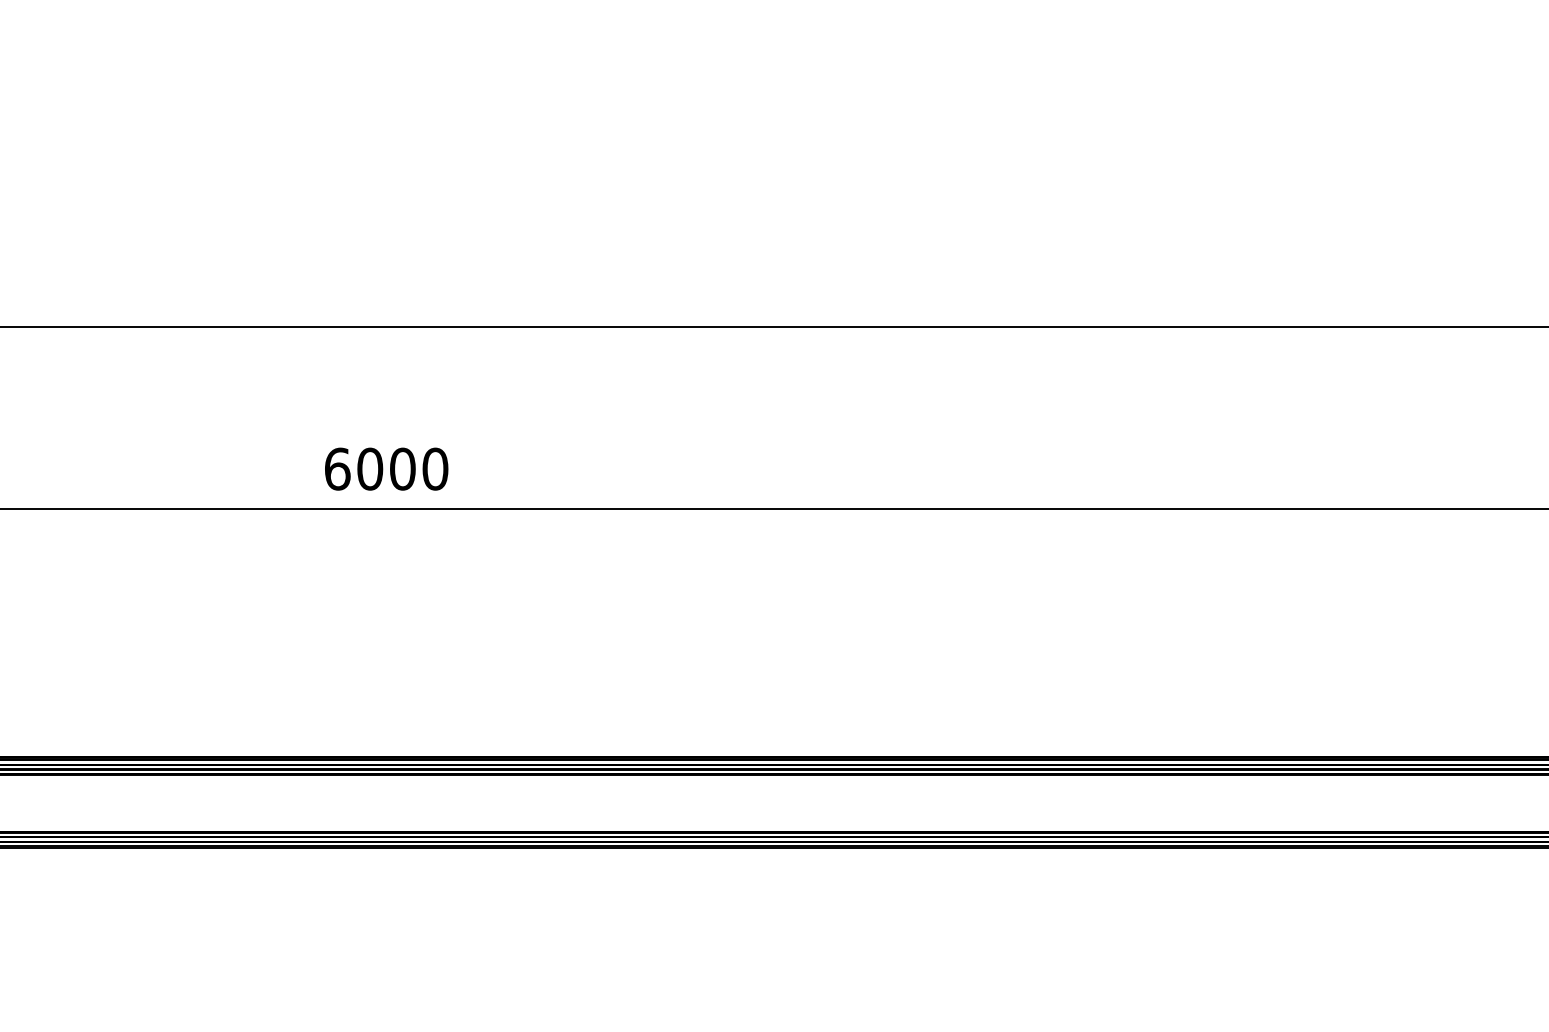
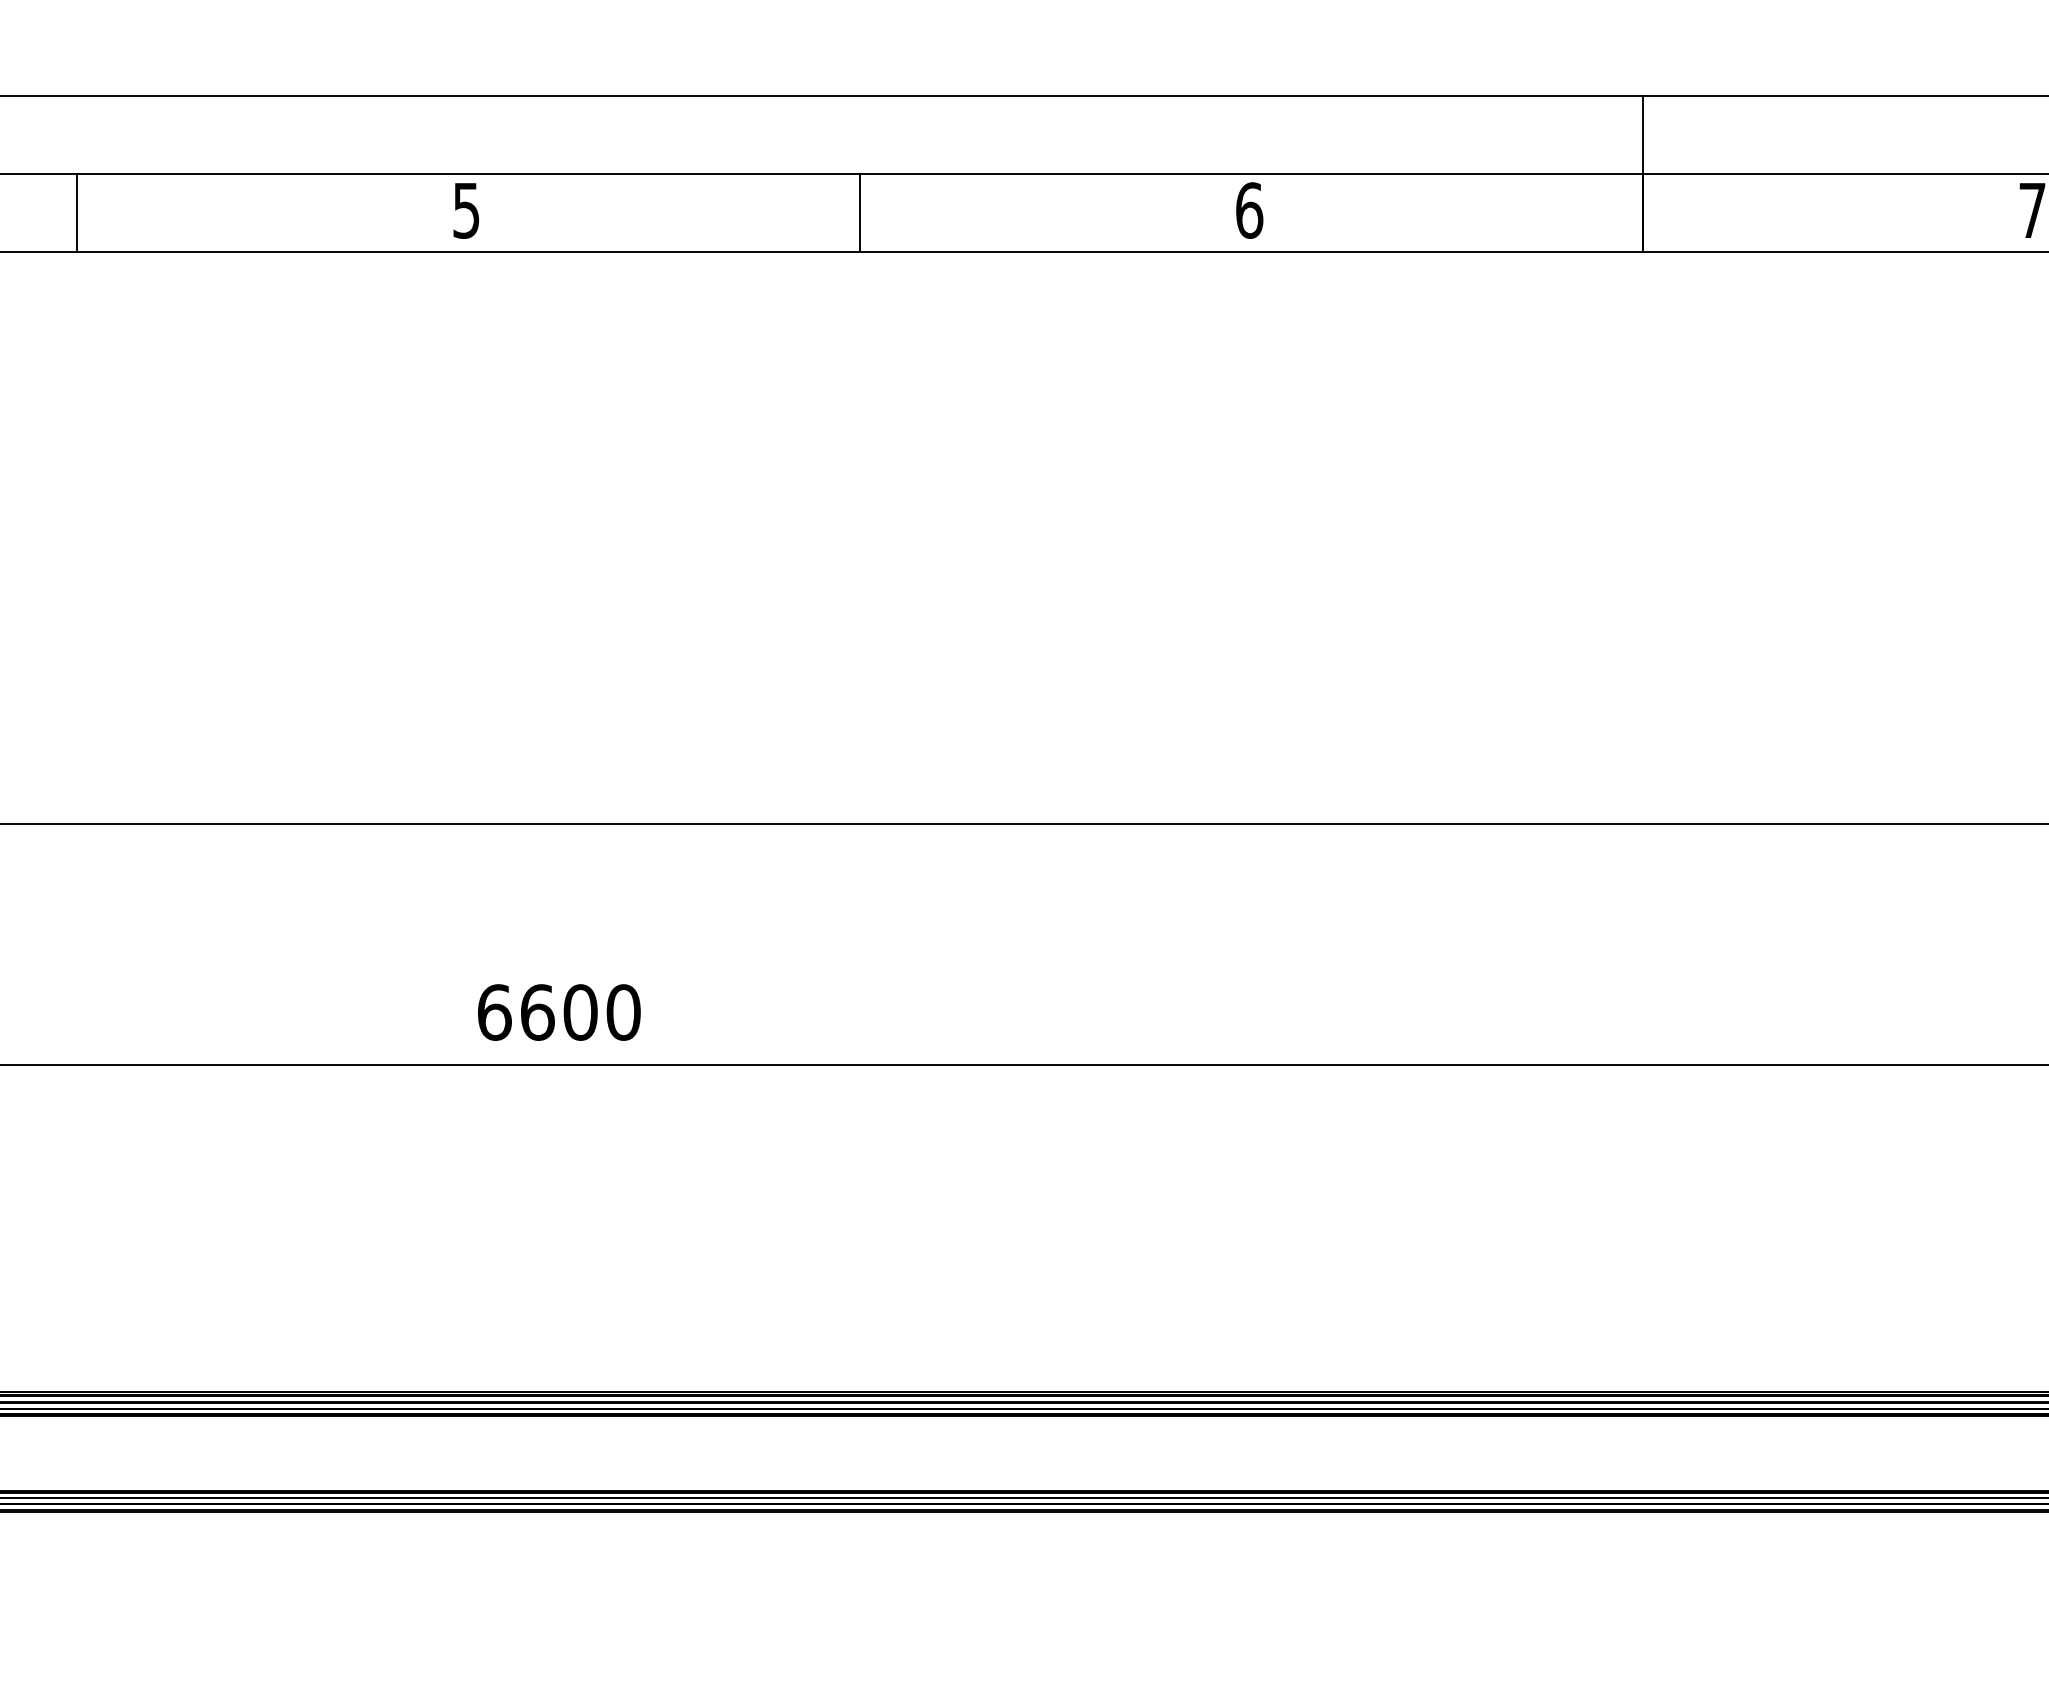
text: (370, 469) -> (537, 1012), 6000 -> 6600

